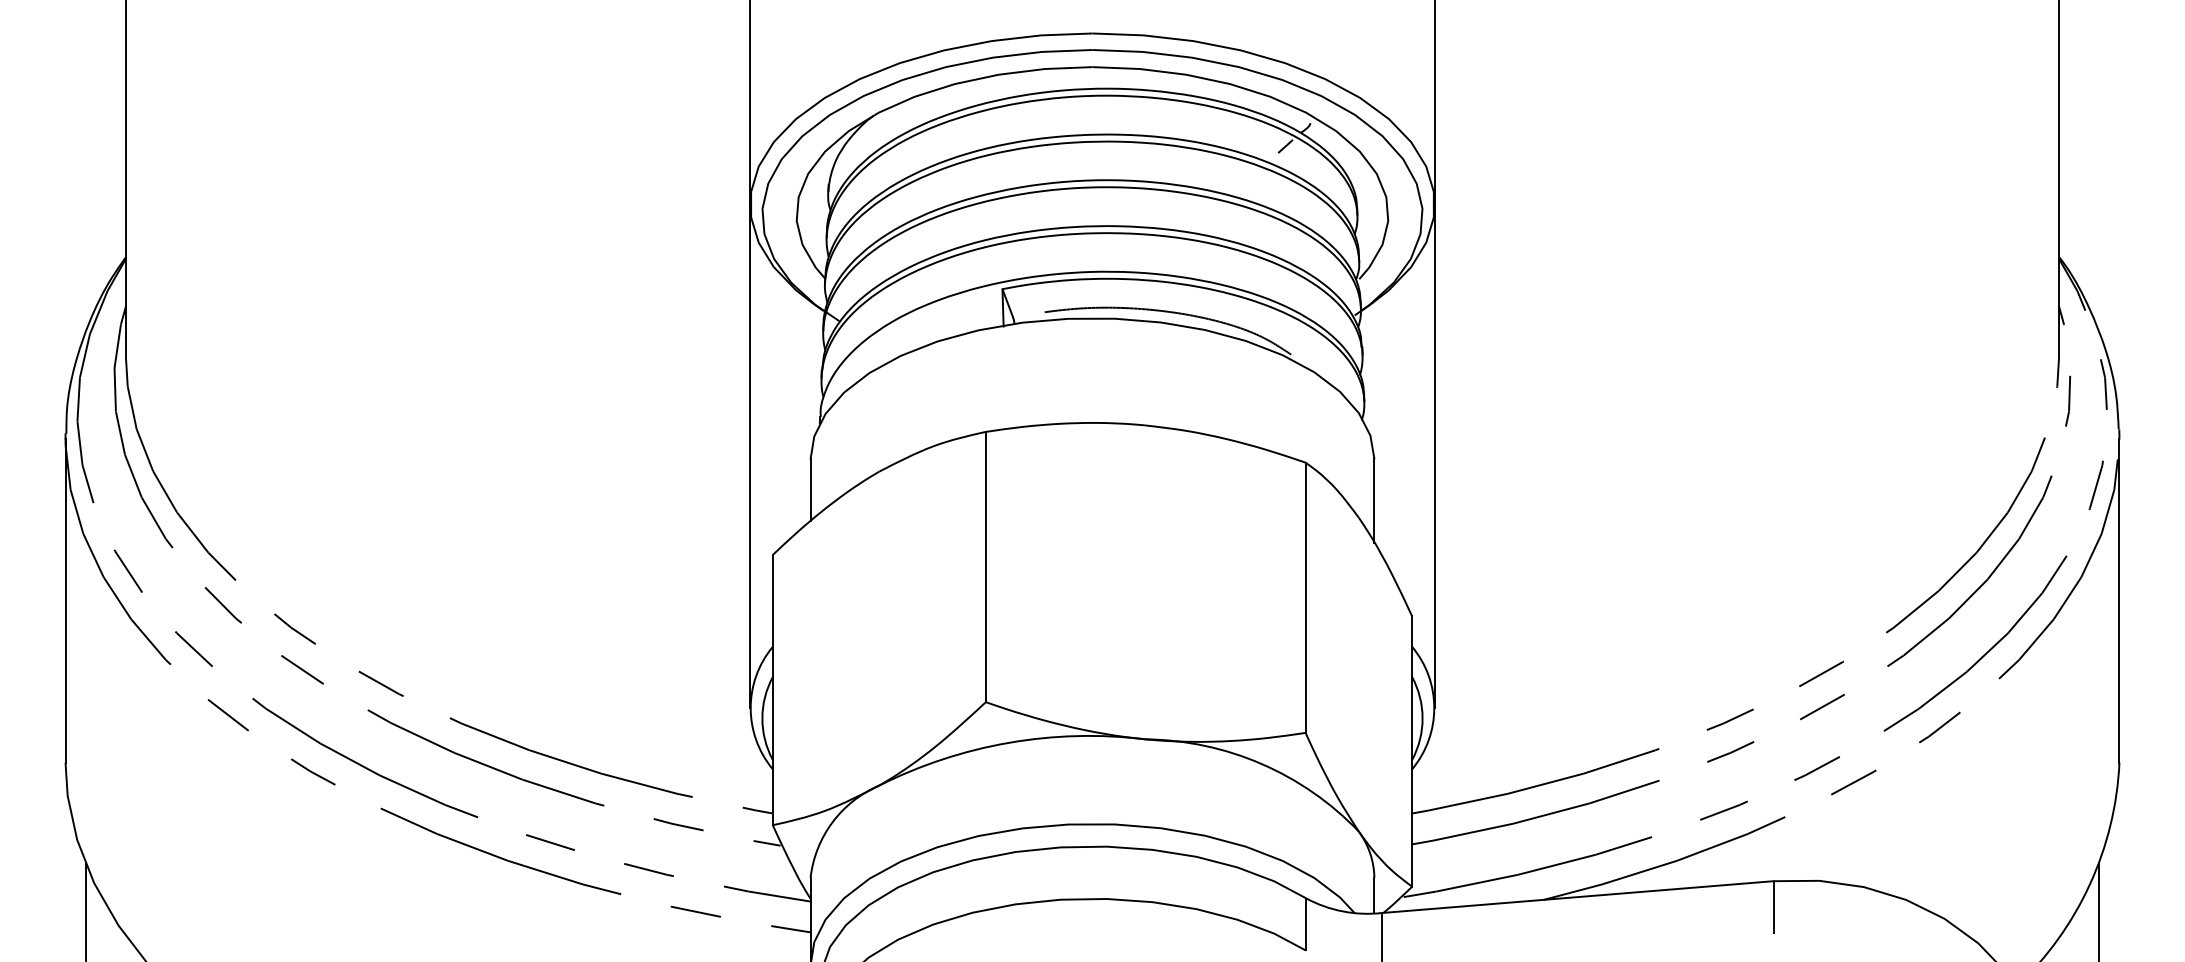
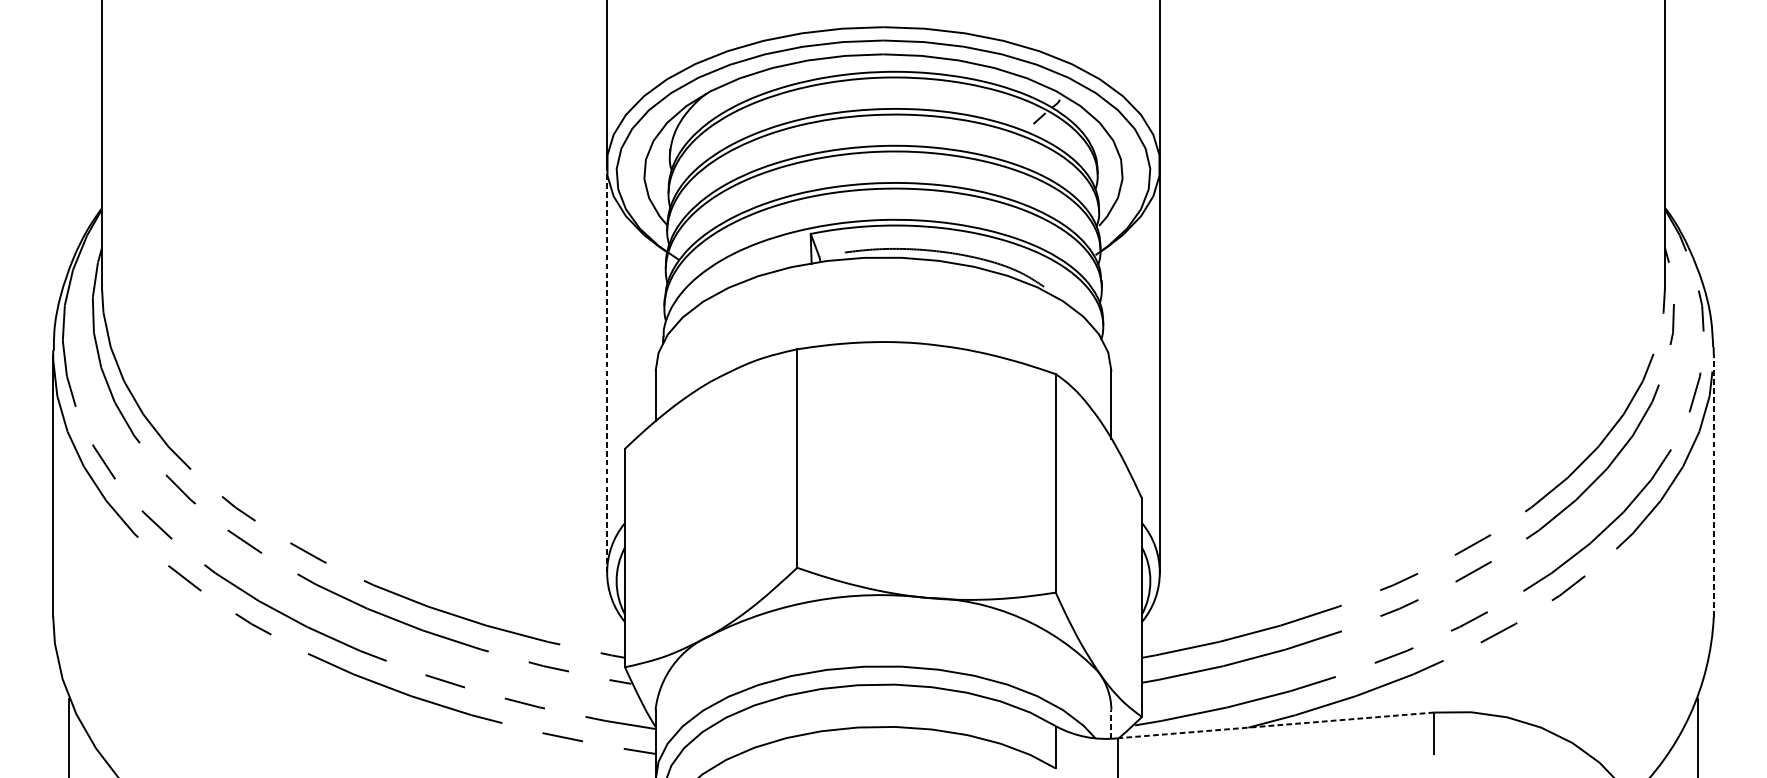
line: (750, 456) -> (606, 369), solid -> dashed
line: (2119, 600) -> (1713, 485), solid -> dashed
line: (1374, 895) -> (1111, 724), solid -> dashed
line: (1577, 897) -> (1275, 725), solid -> dashed

